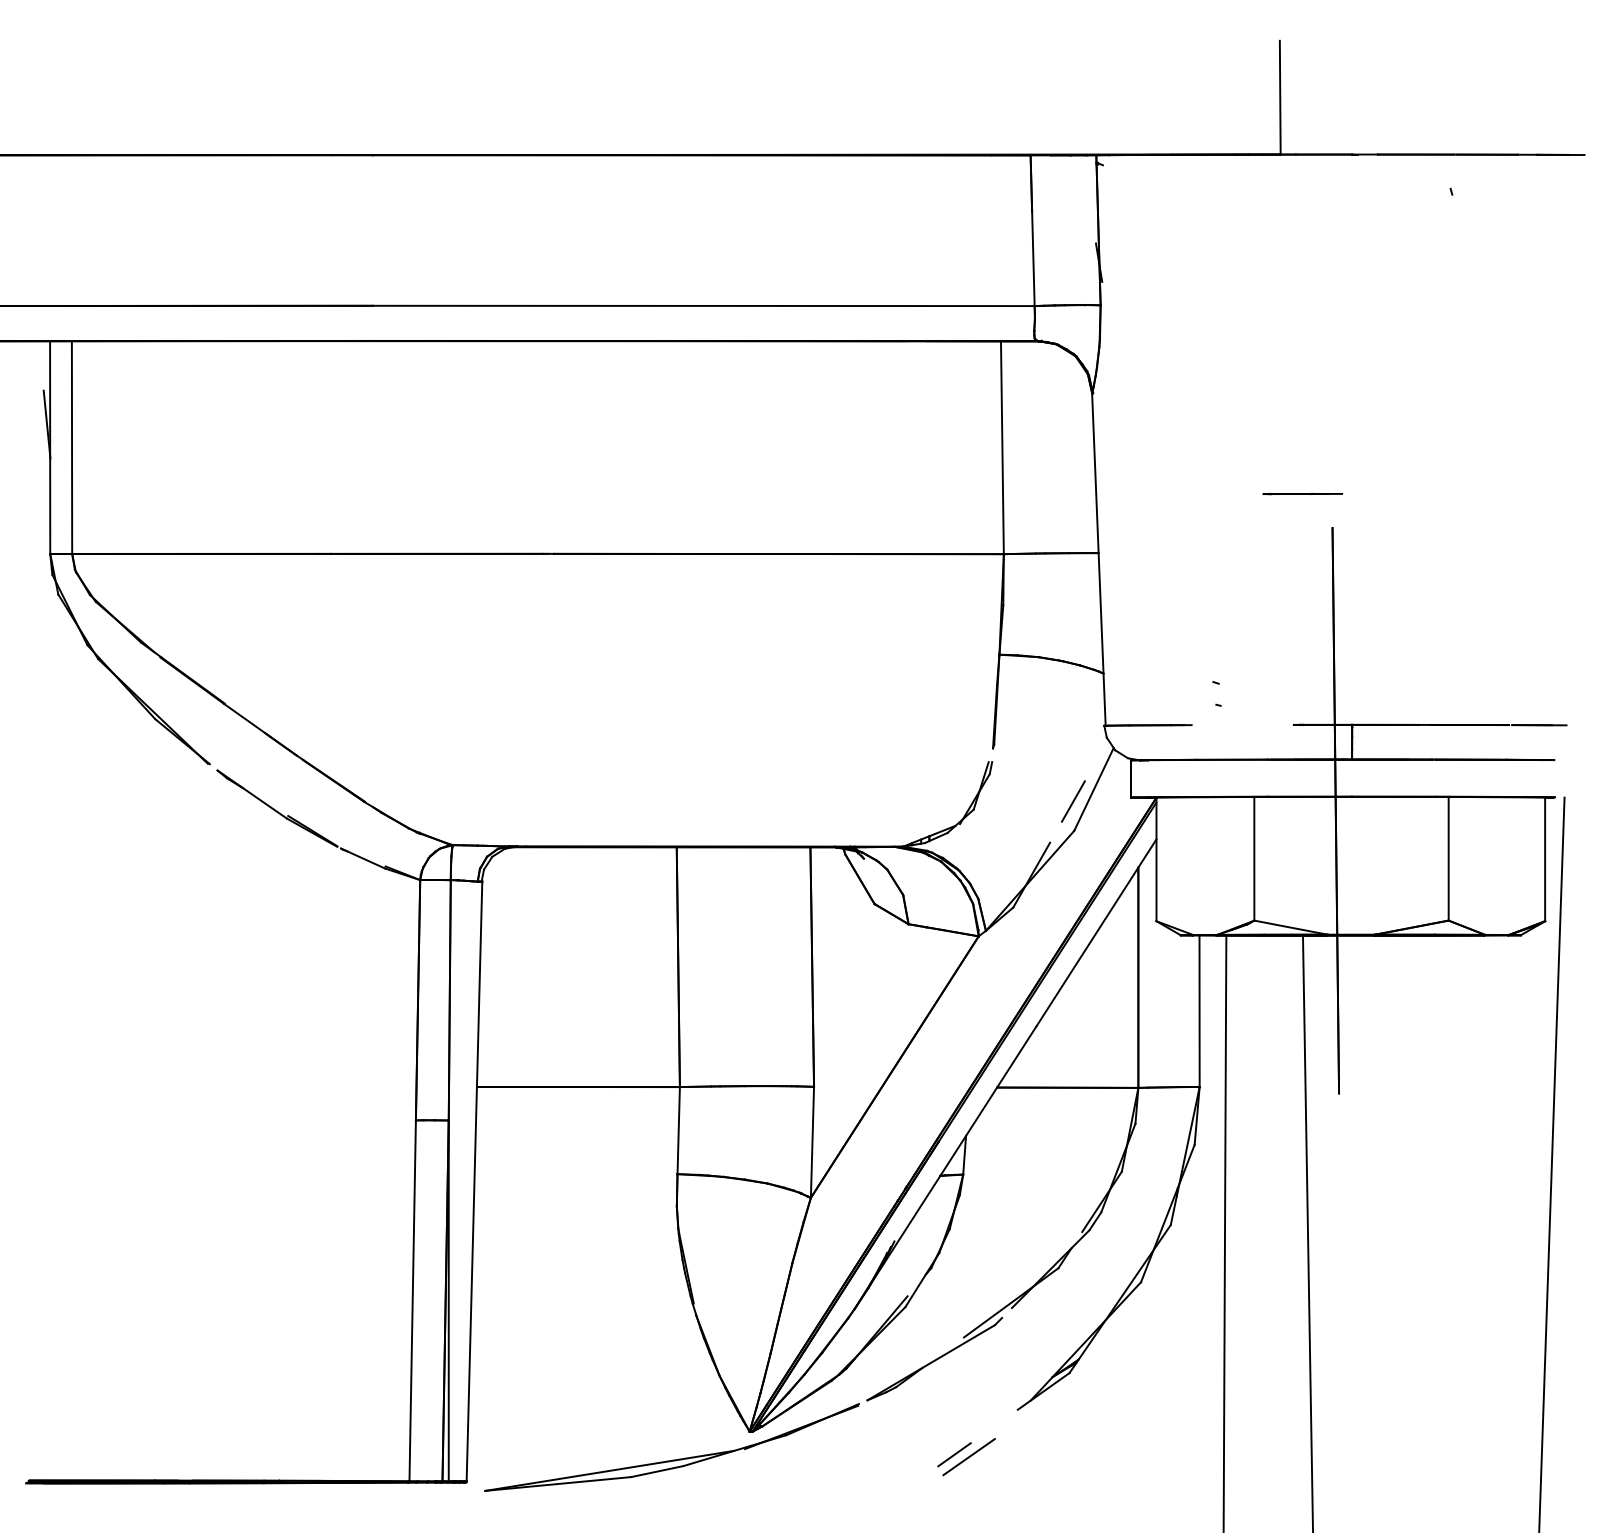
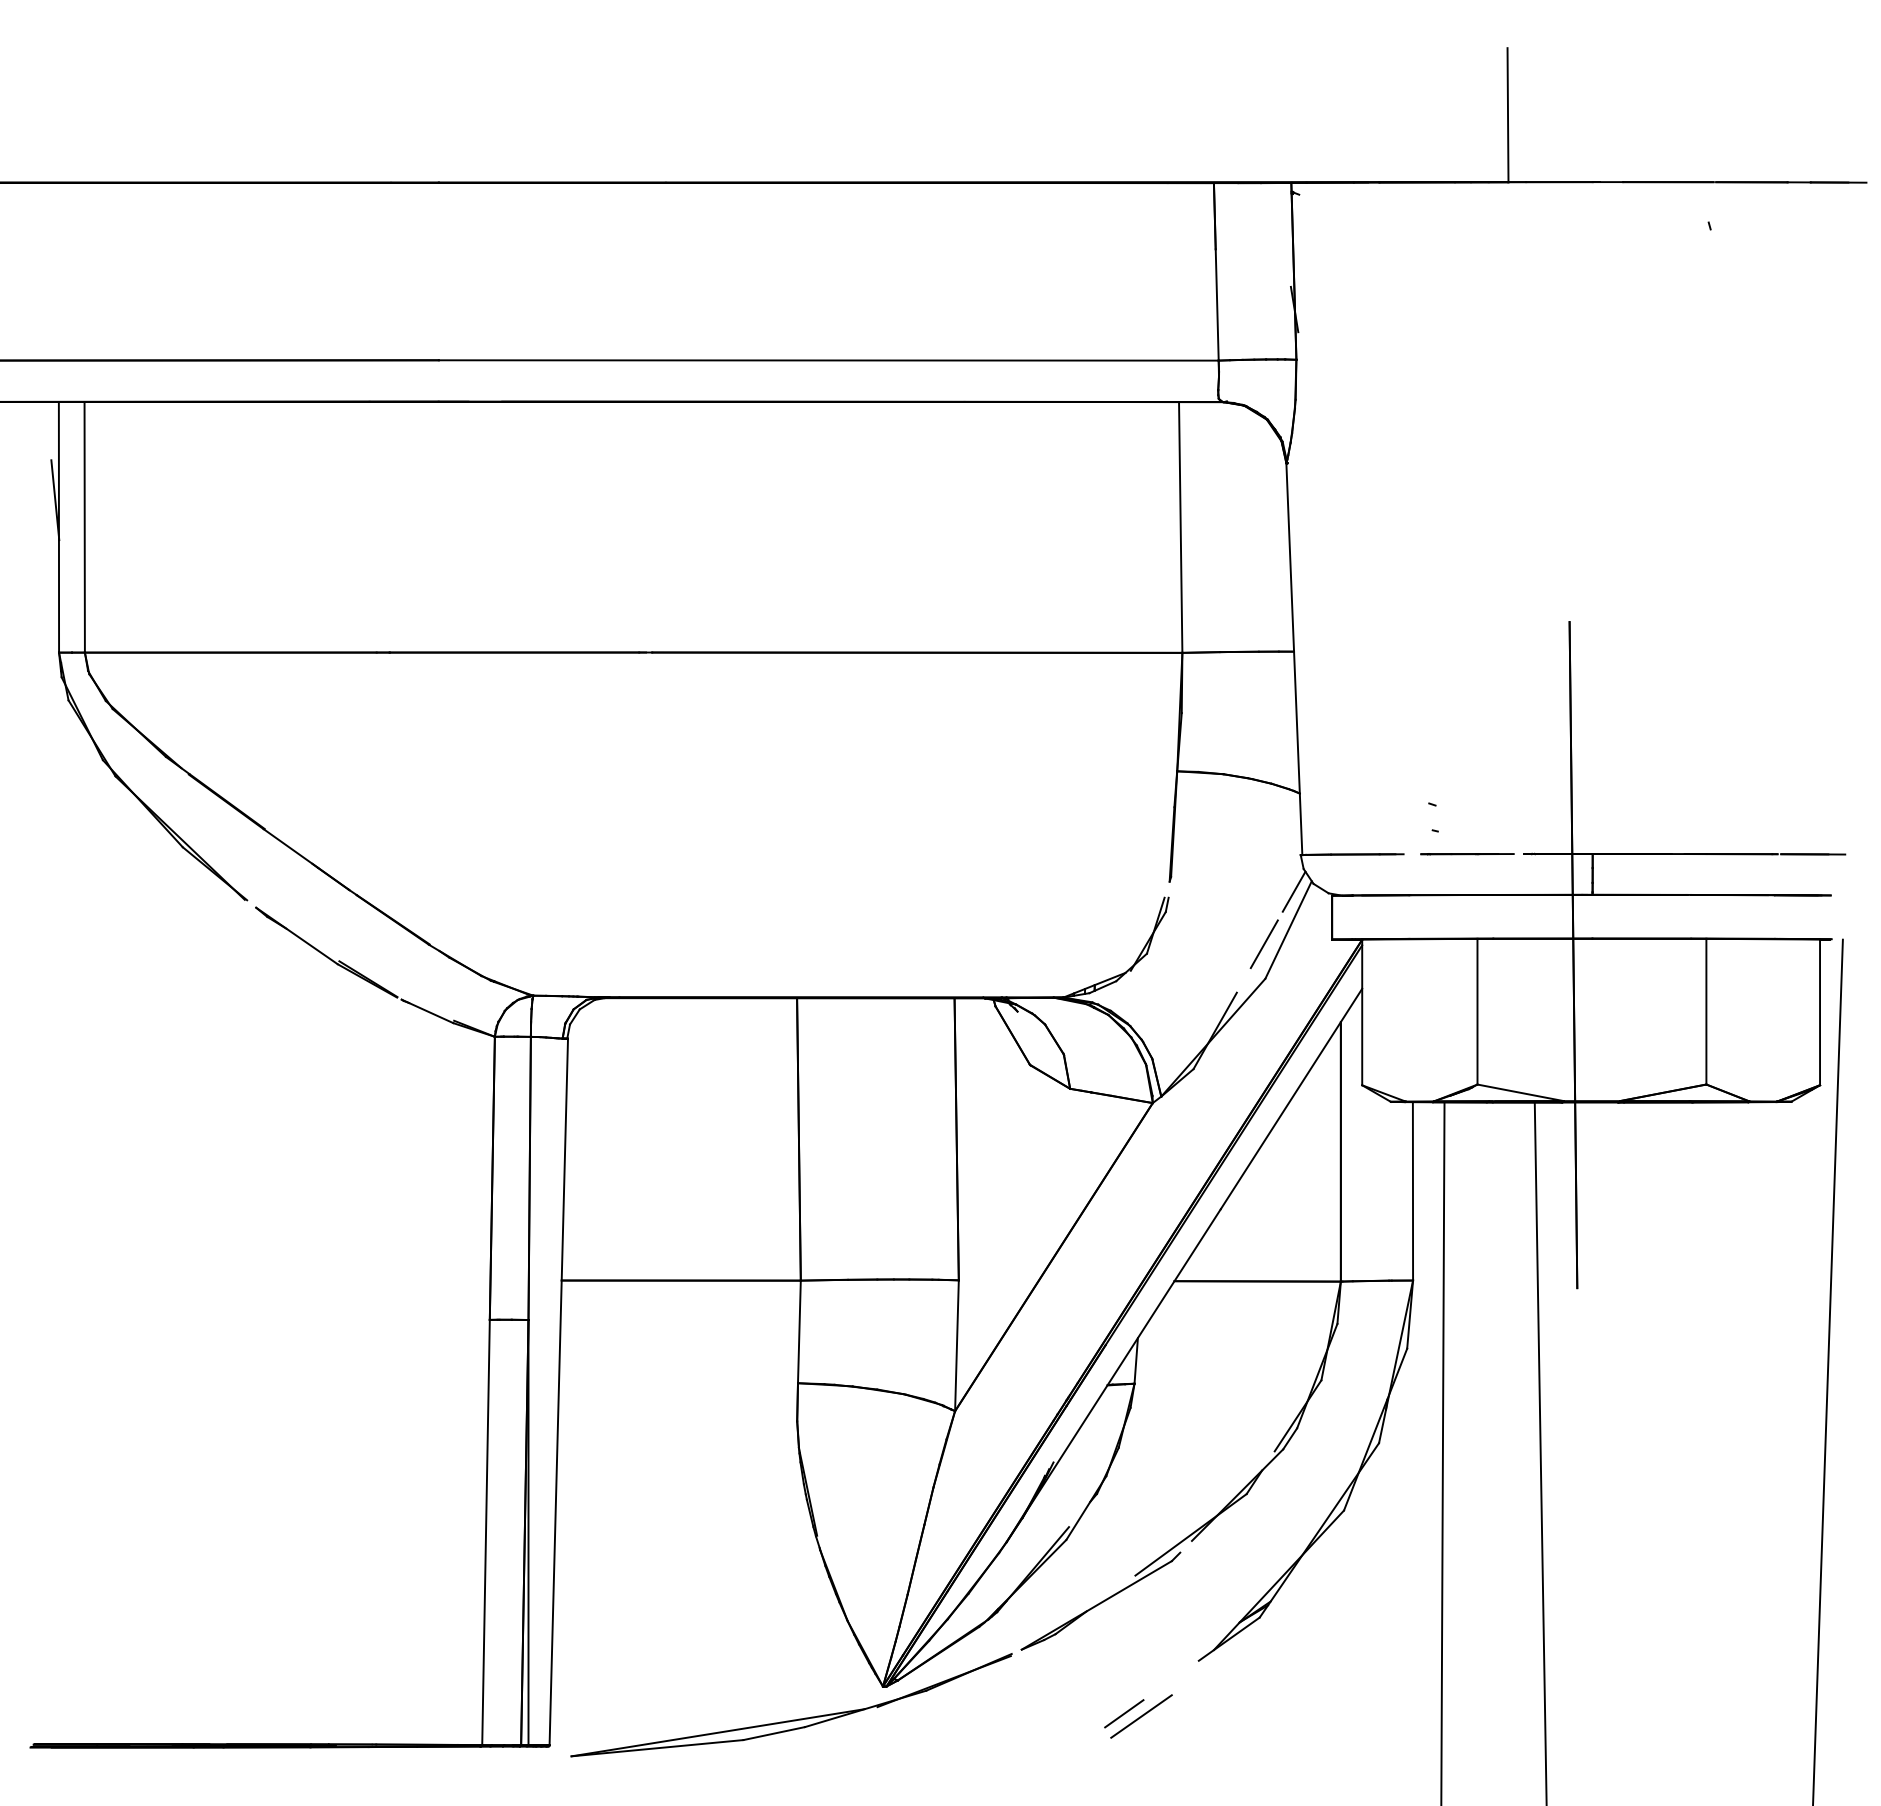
part: (1302, 493) -> (1467, 853), moved
line: (1098, 756) -> (1293, 891), added

